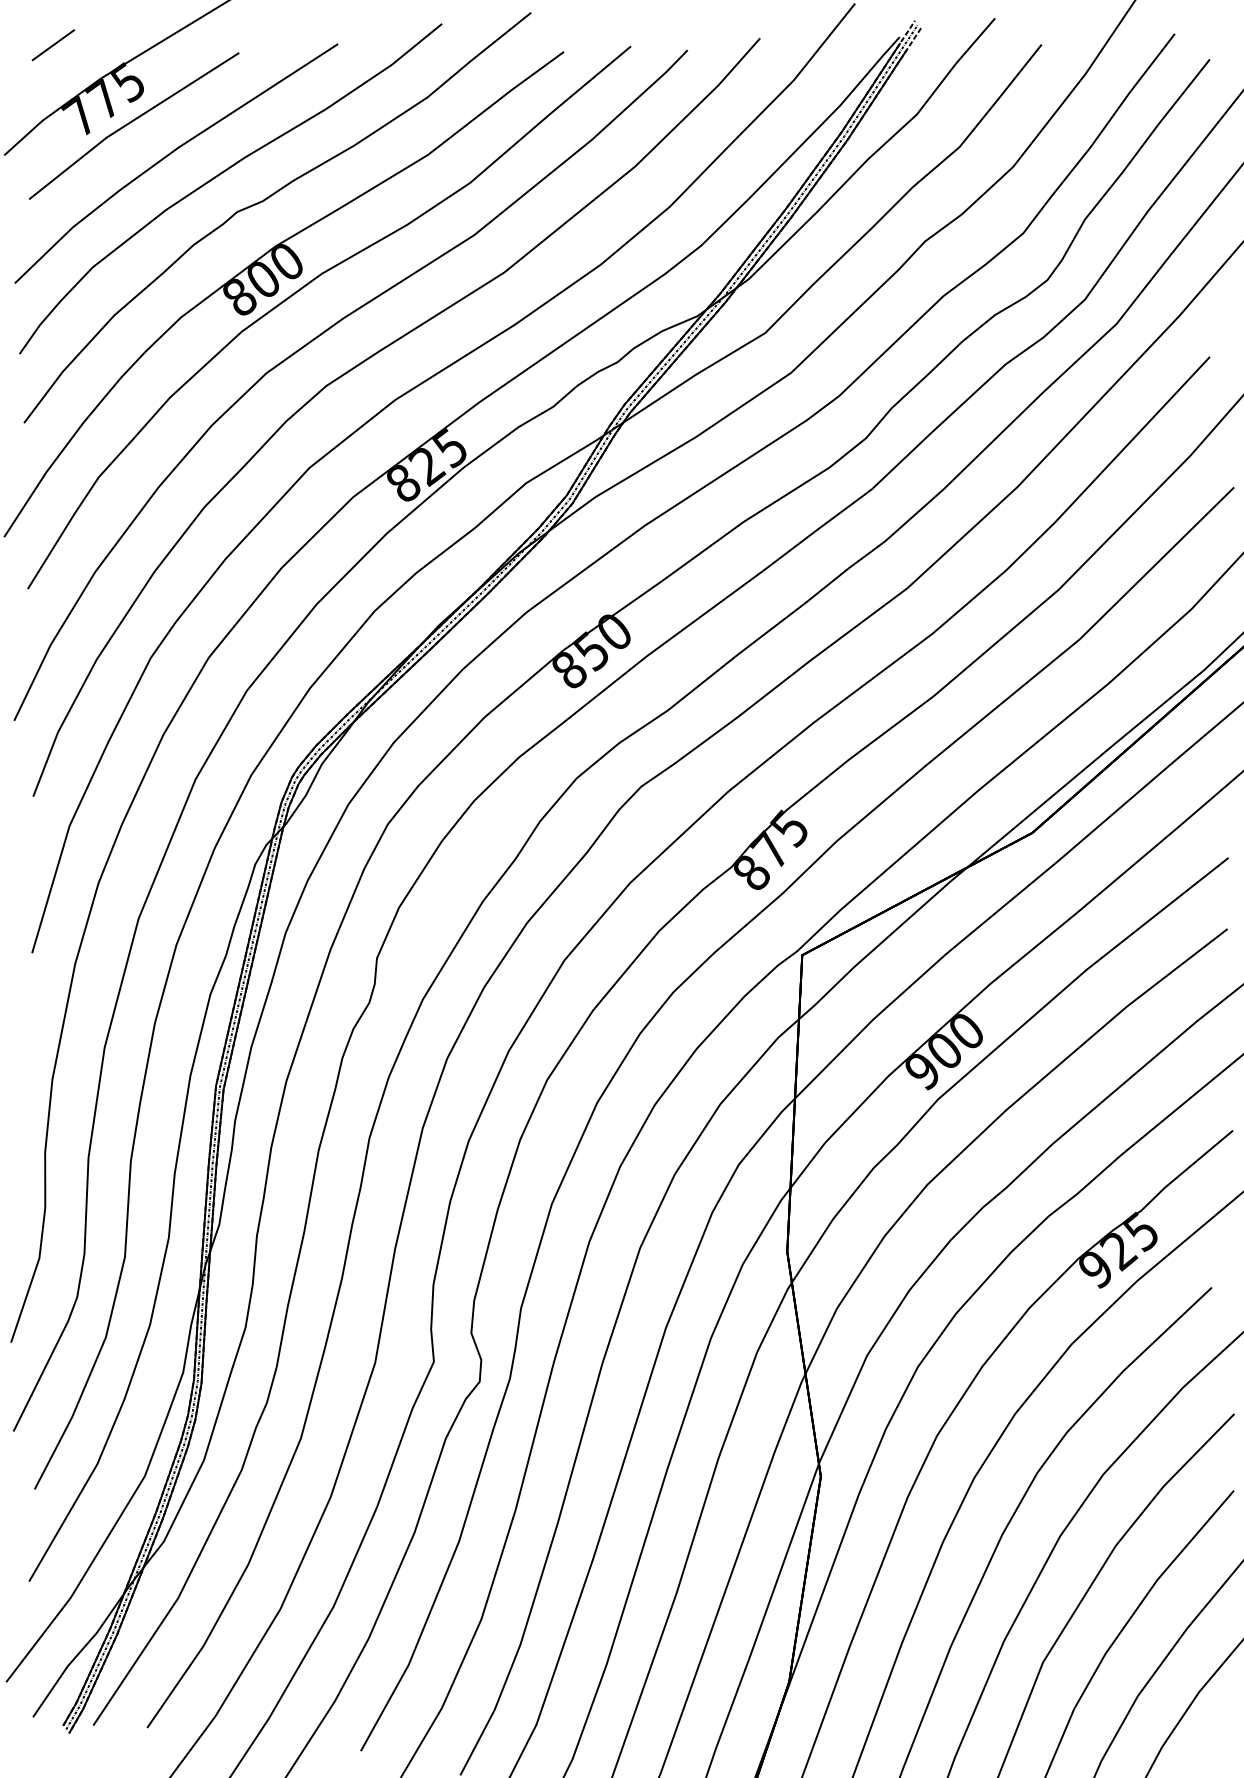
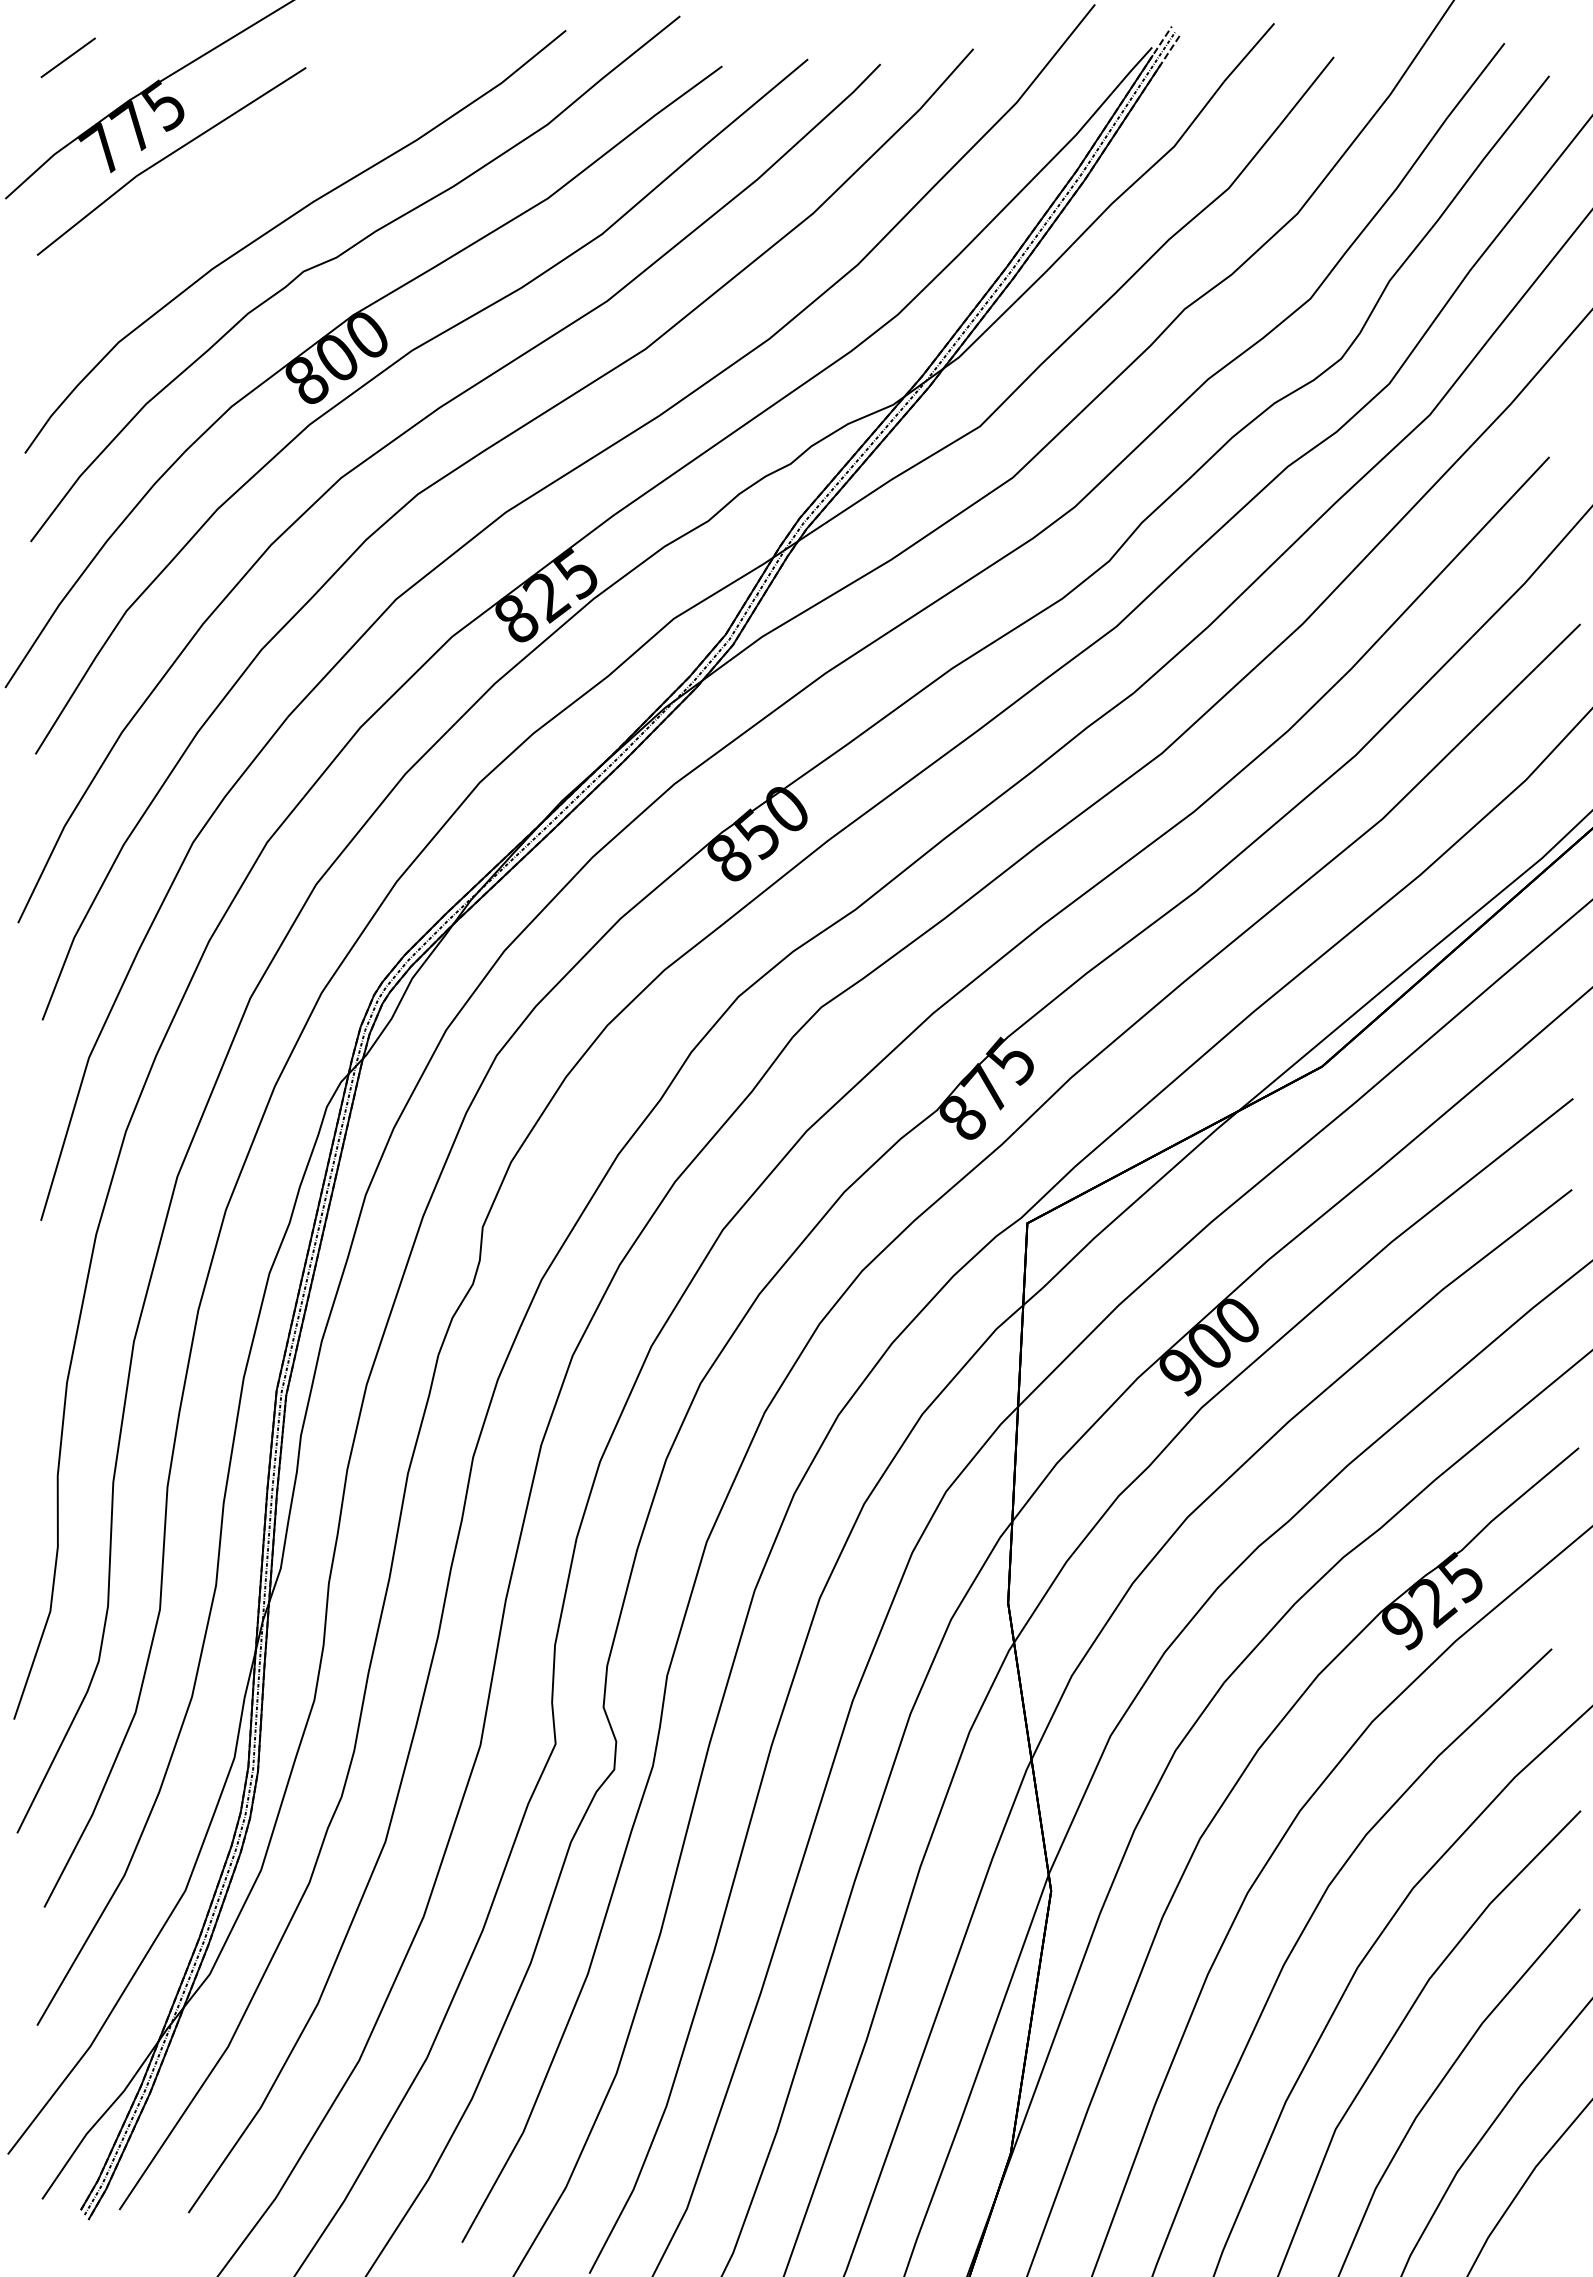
part: (169, 155) -> (217, 198), removed

